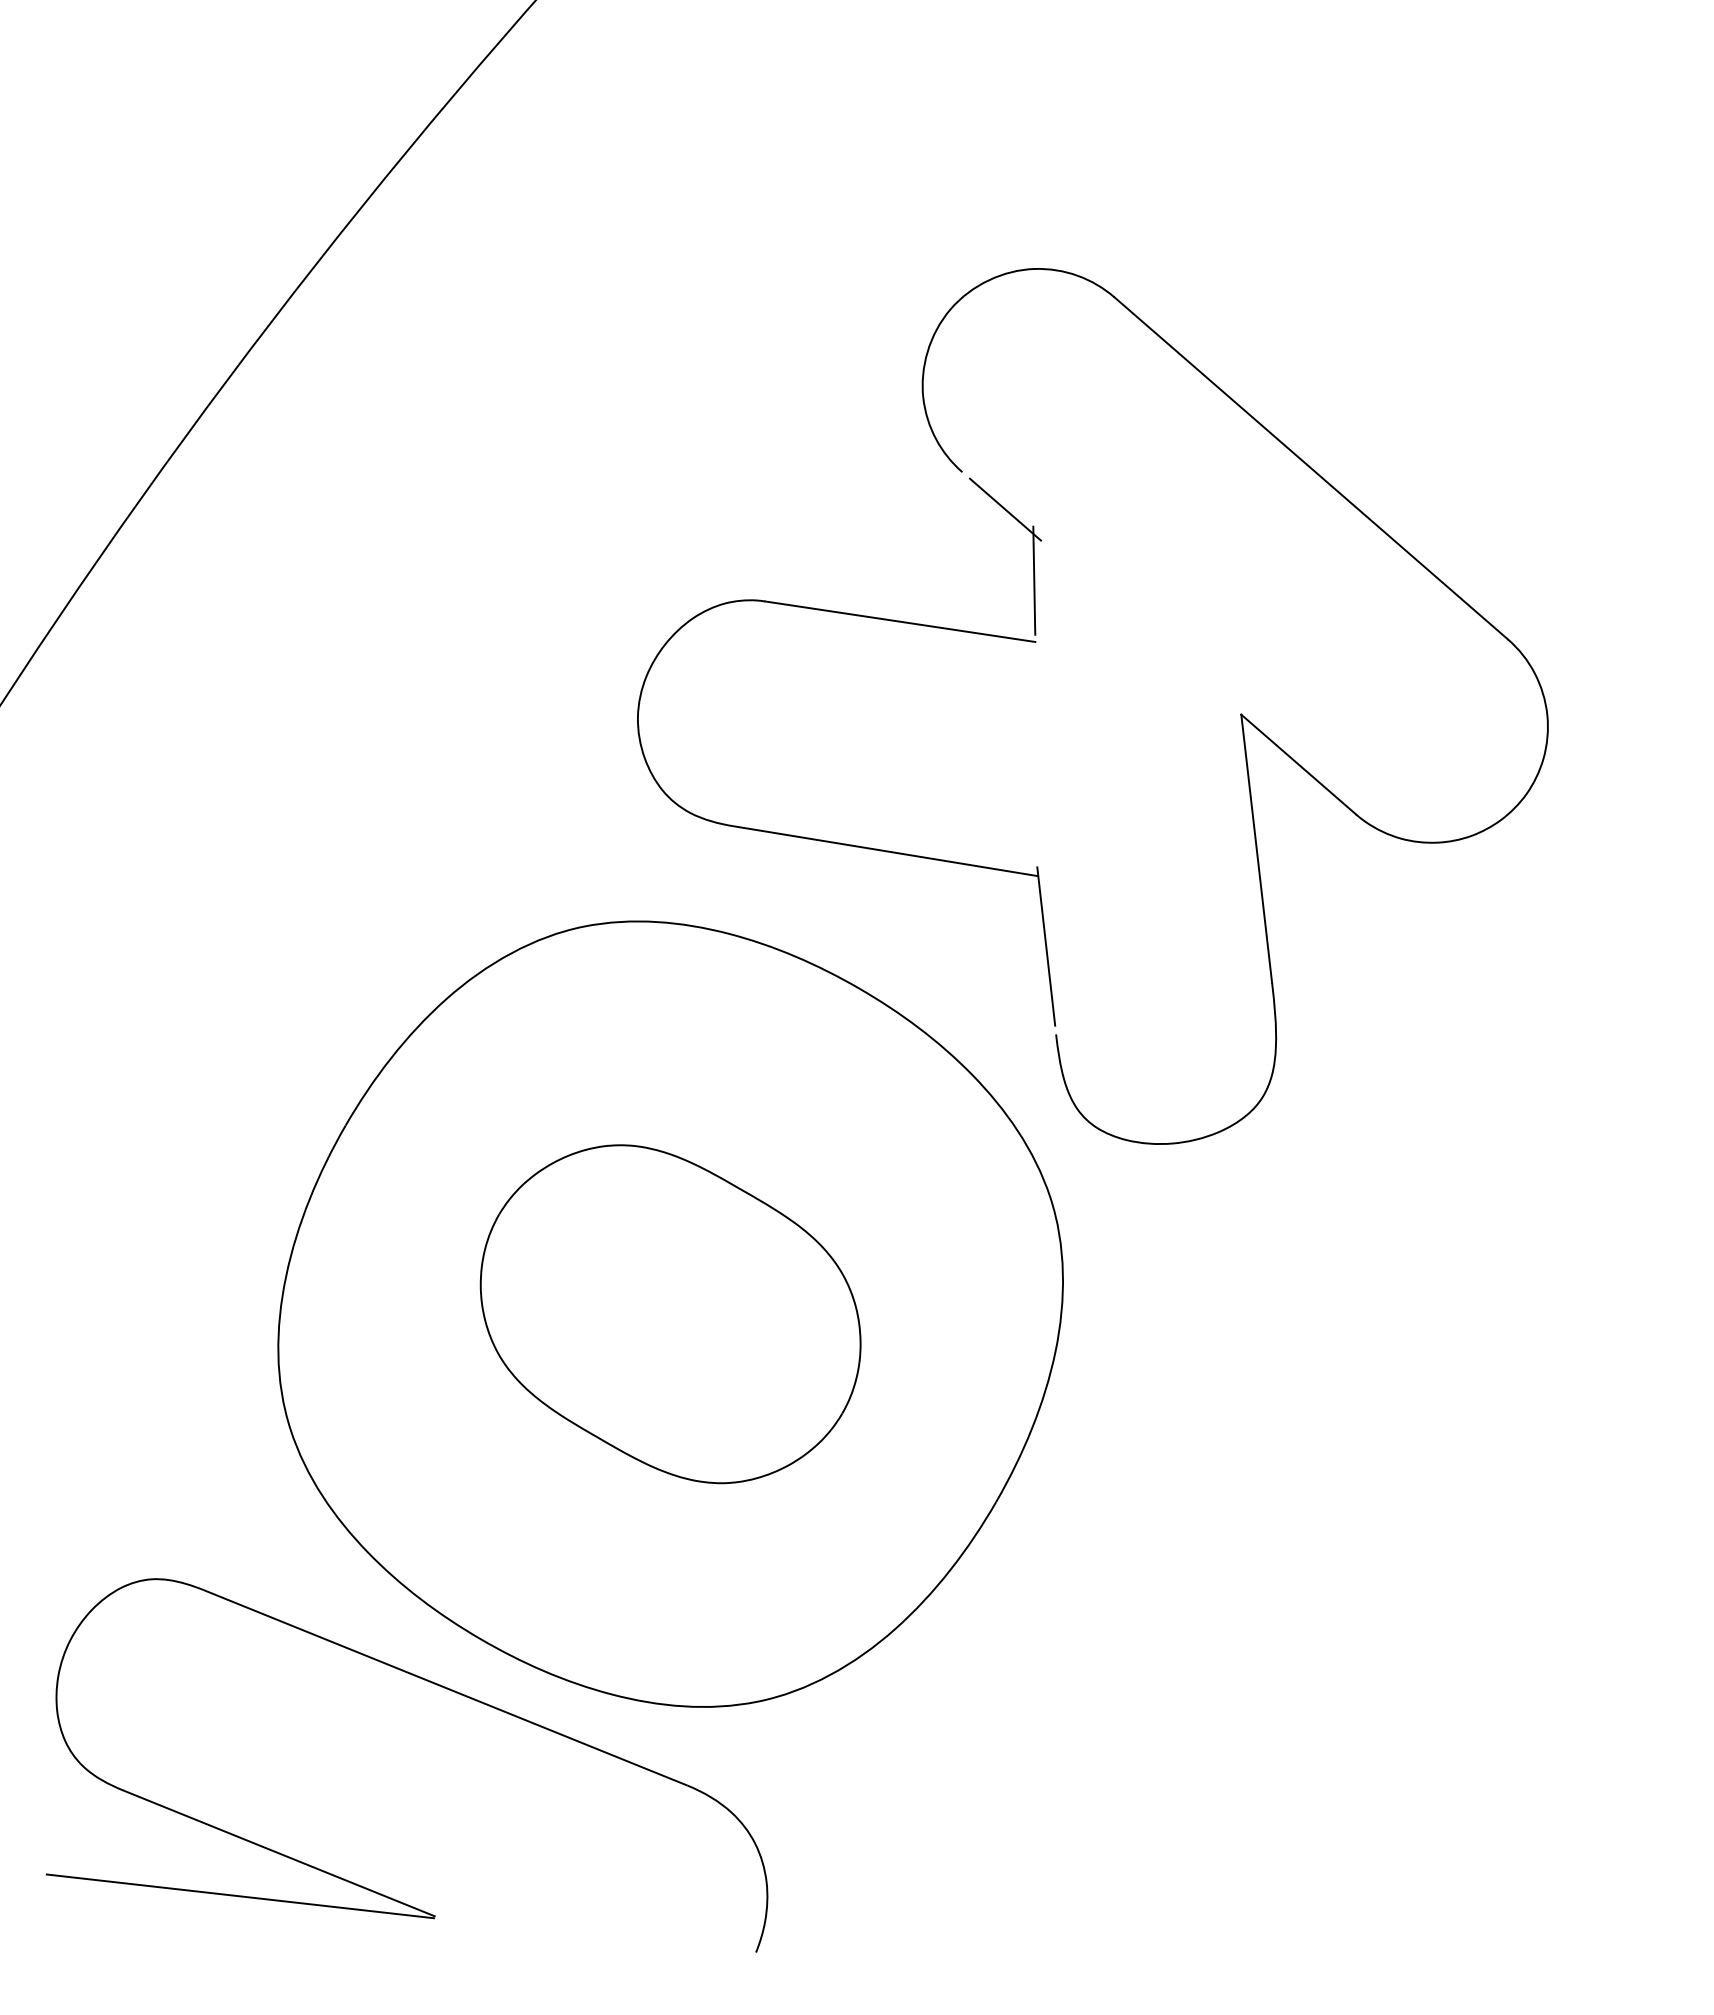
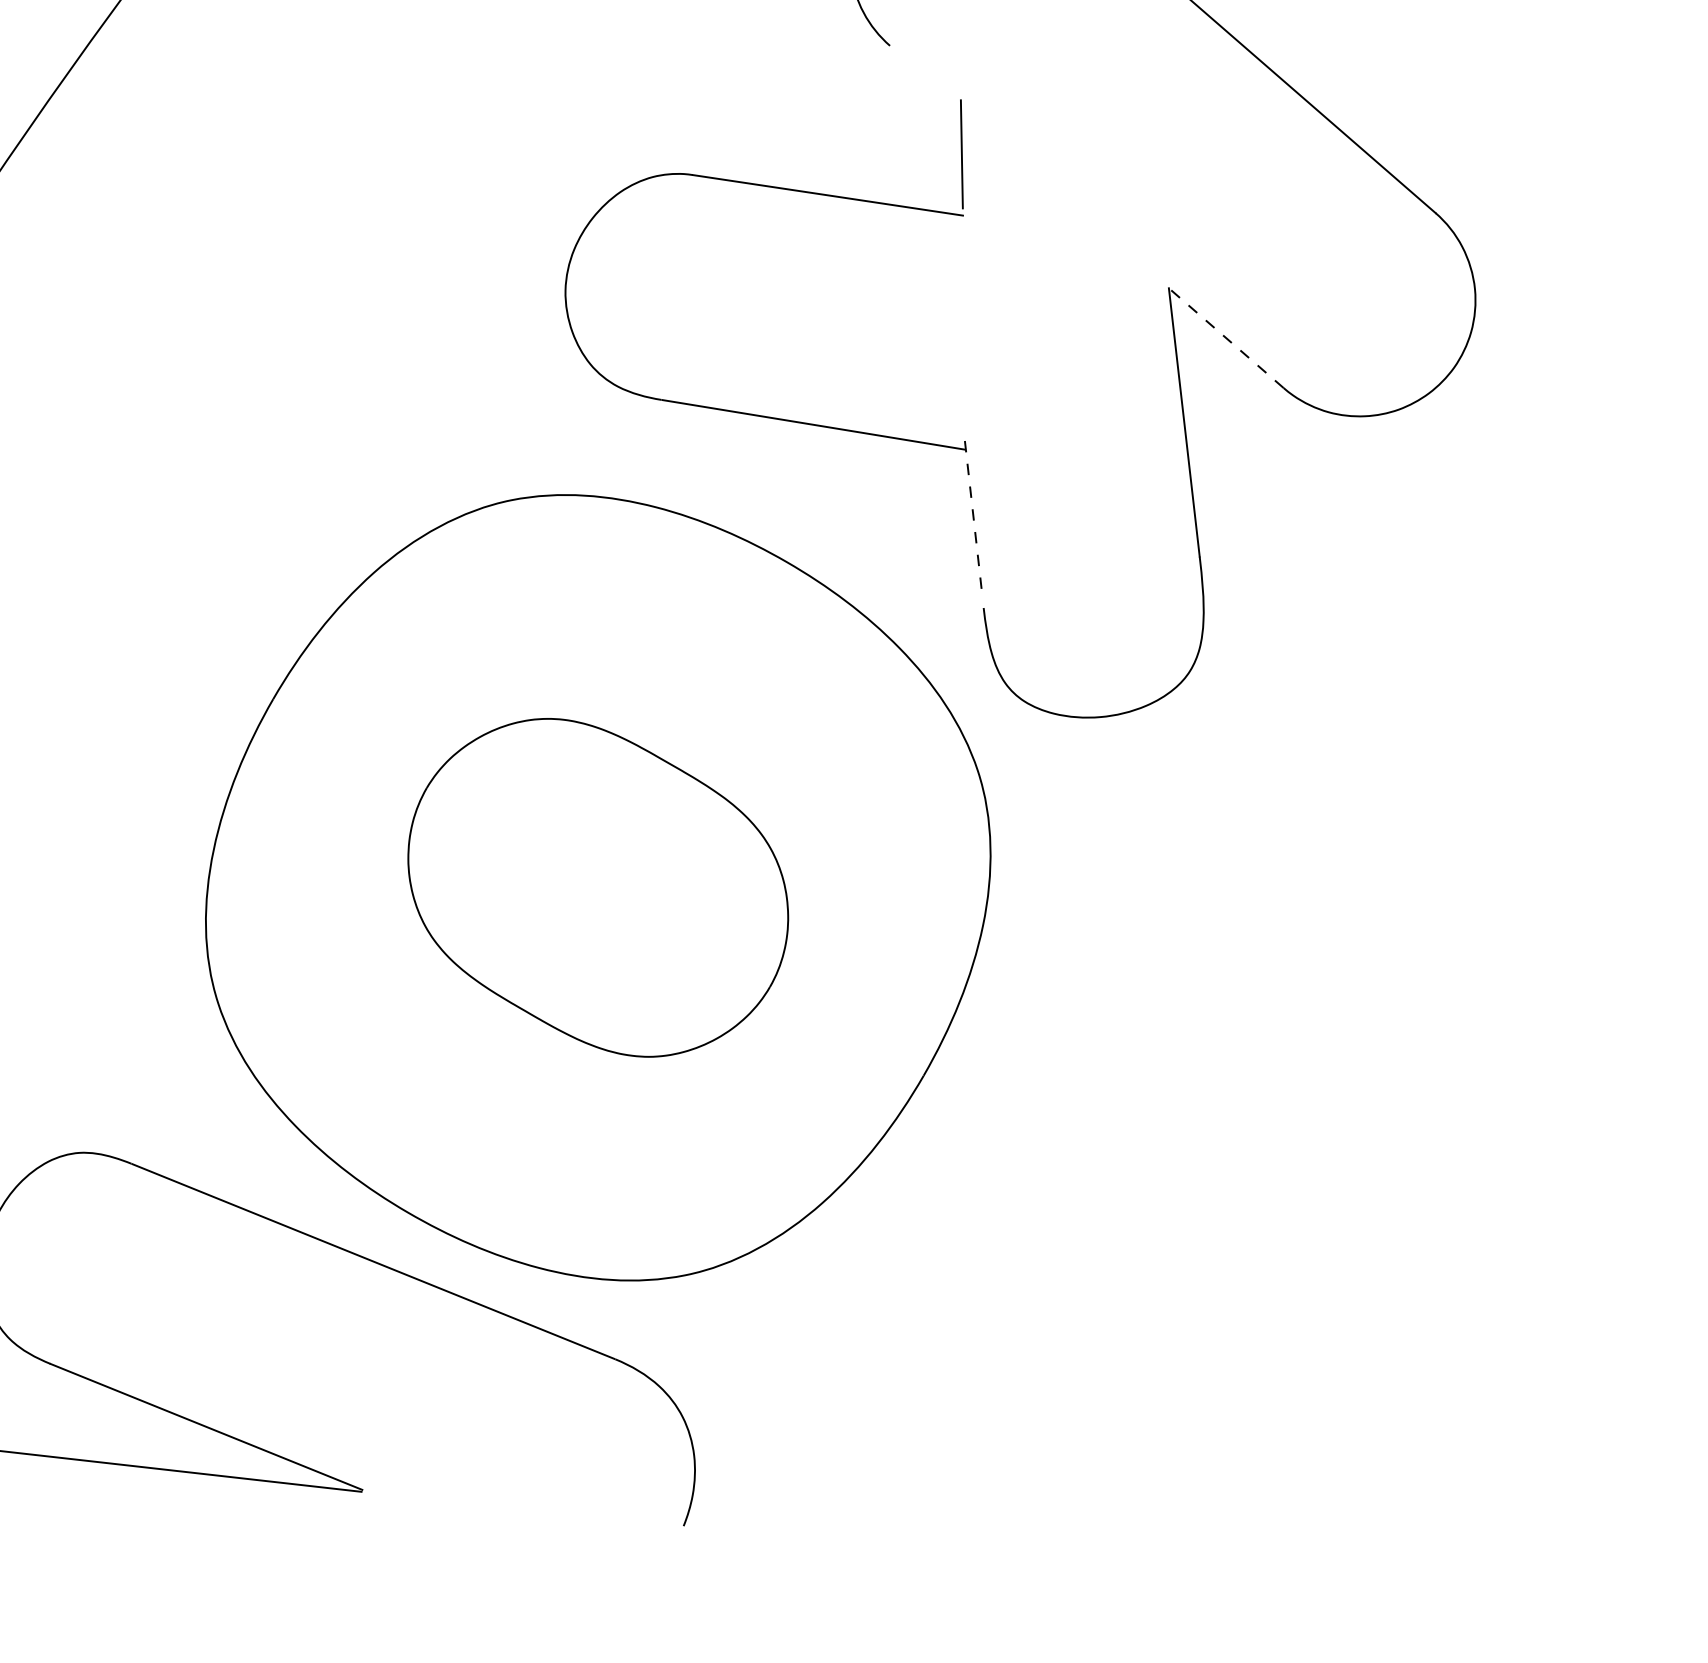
line: (1005, 509) -> (933, 83), removed
line: (1298, 764) -> (1226, 338), solid -> dashed
line: (1046, 946) -> (974, 520), solid -> dashed

